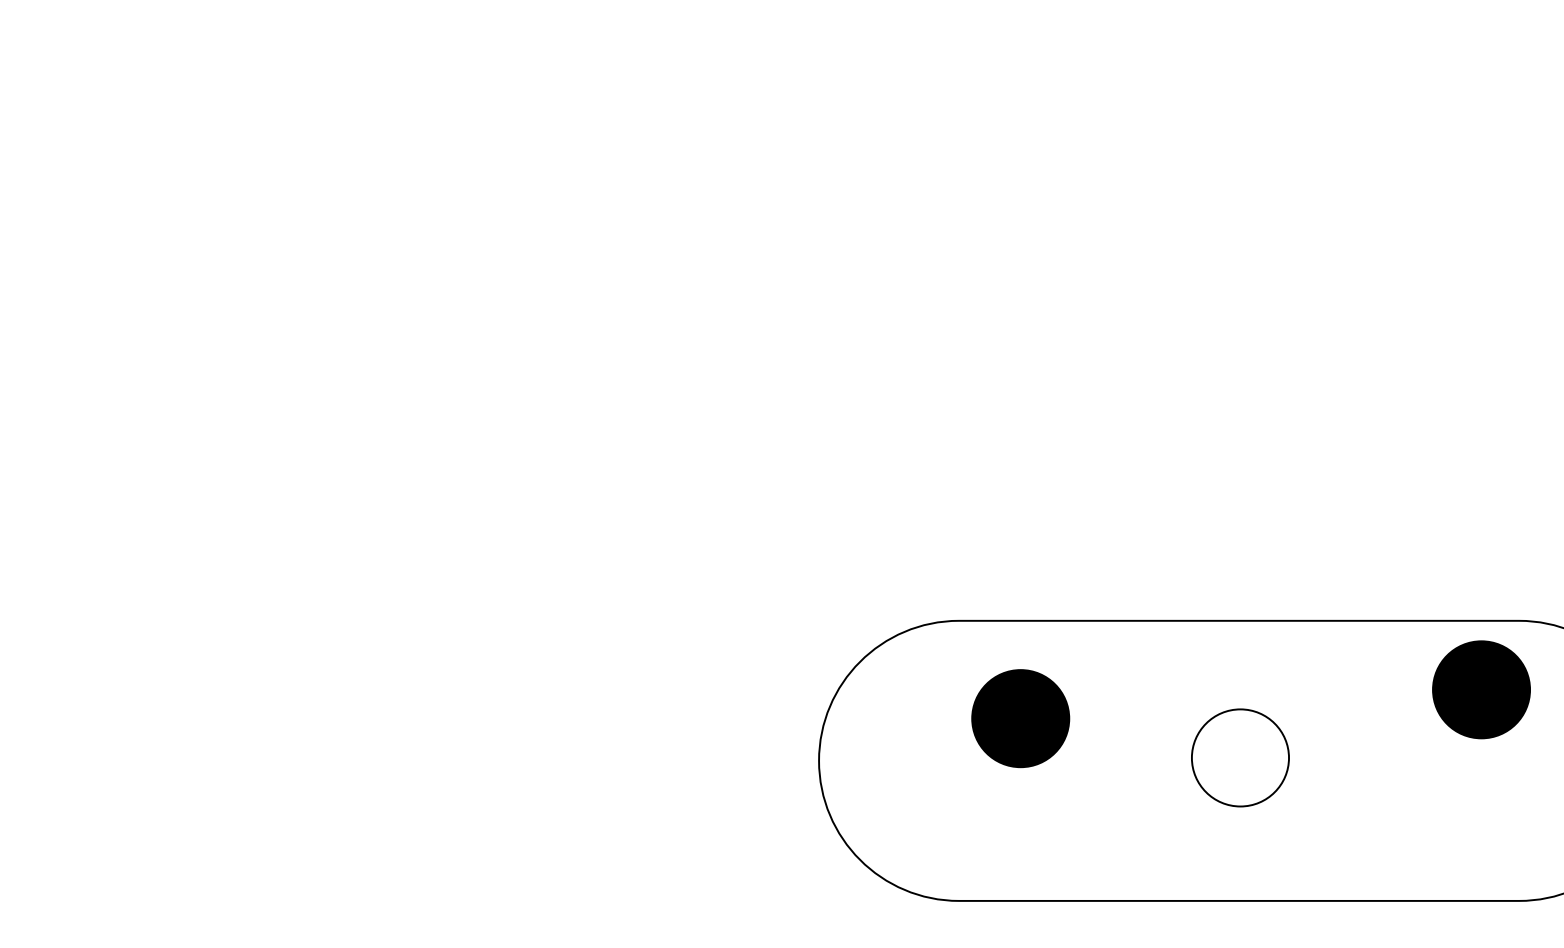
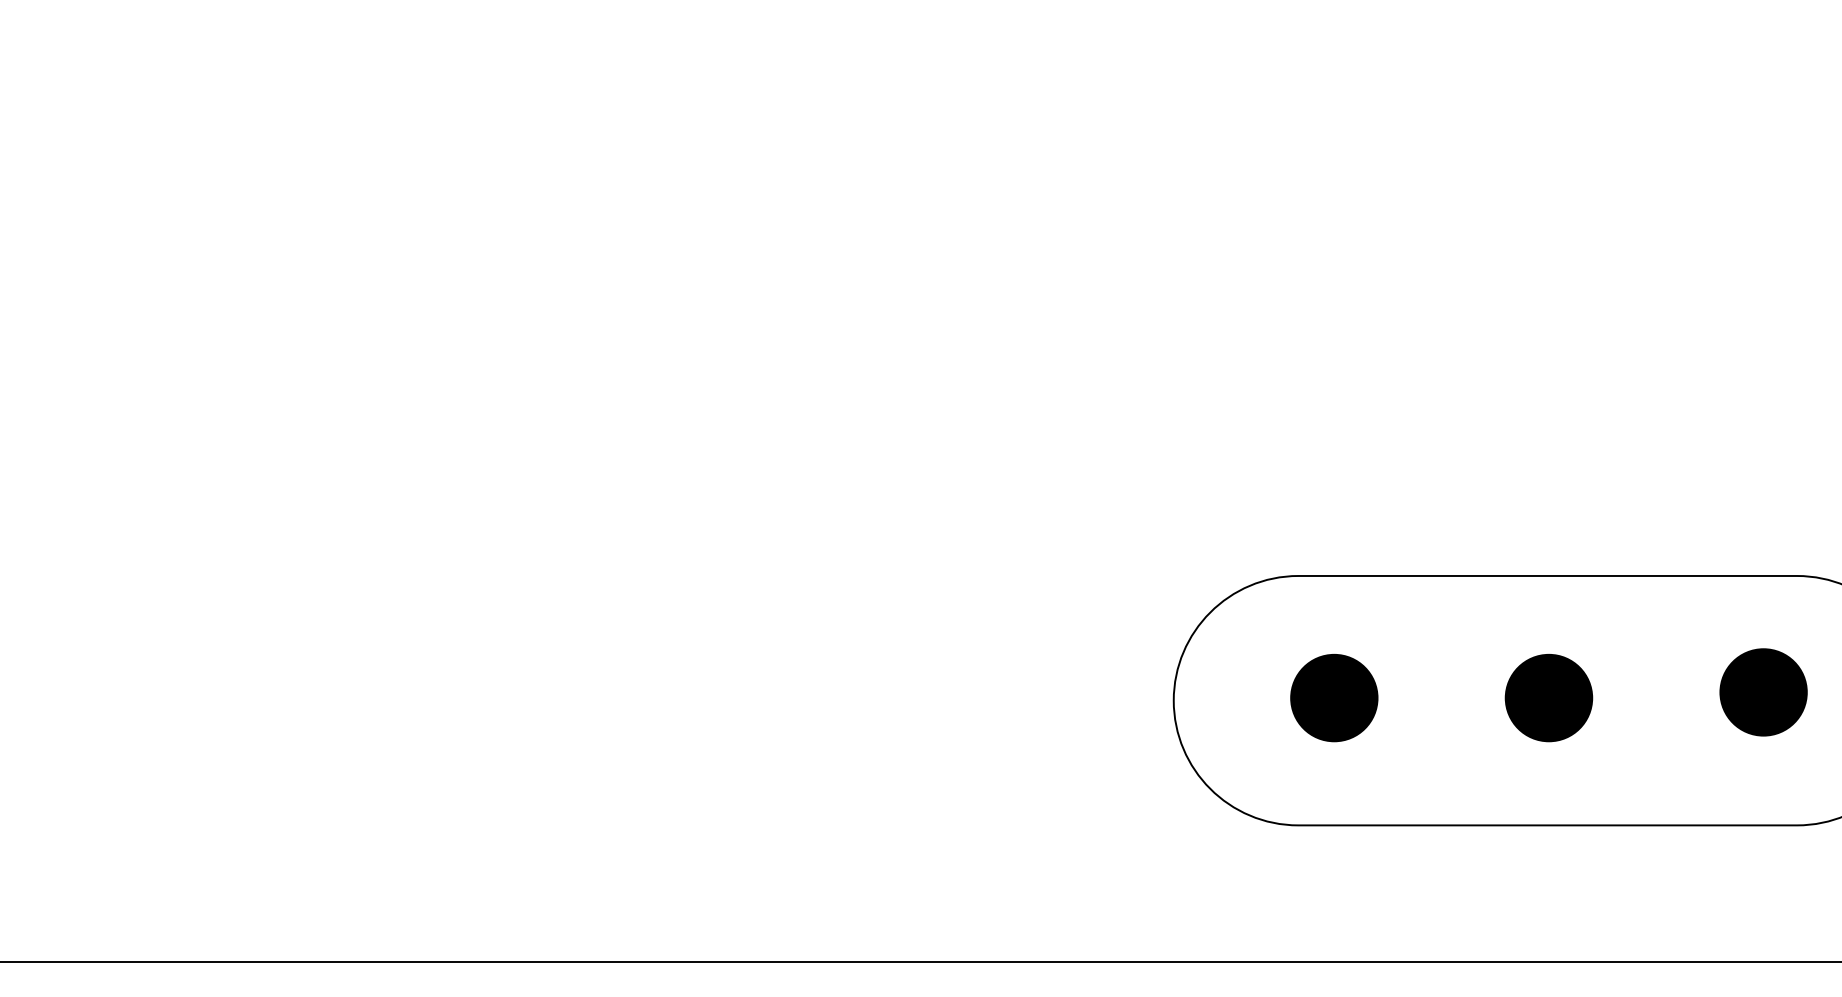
part: (1481, 689) -> (1763, 692), moved
part: (1020, 719) -> (1334, 698), moved
fill: (1239, 757) -> (1548, 697), added

